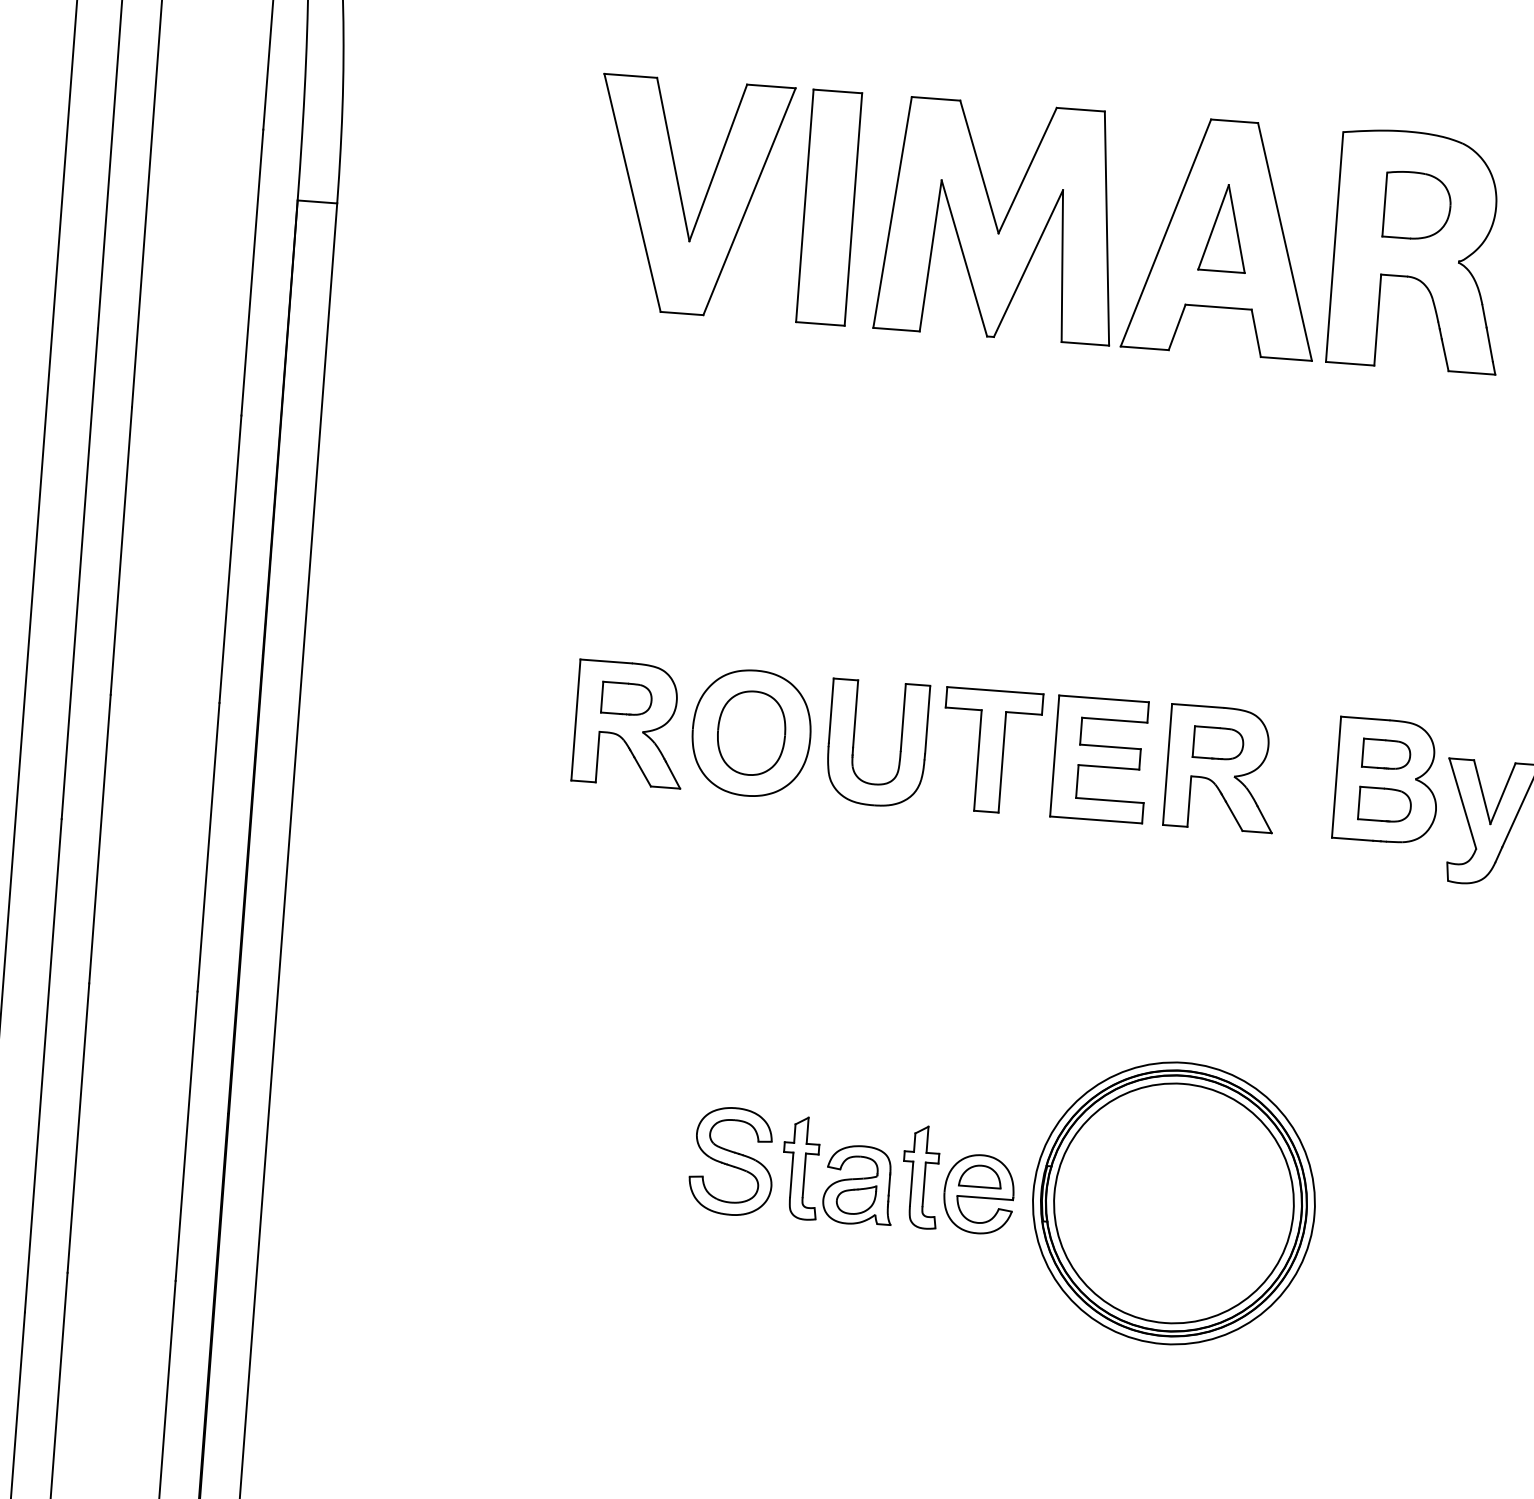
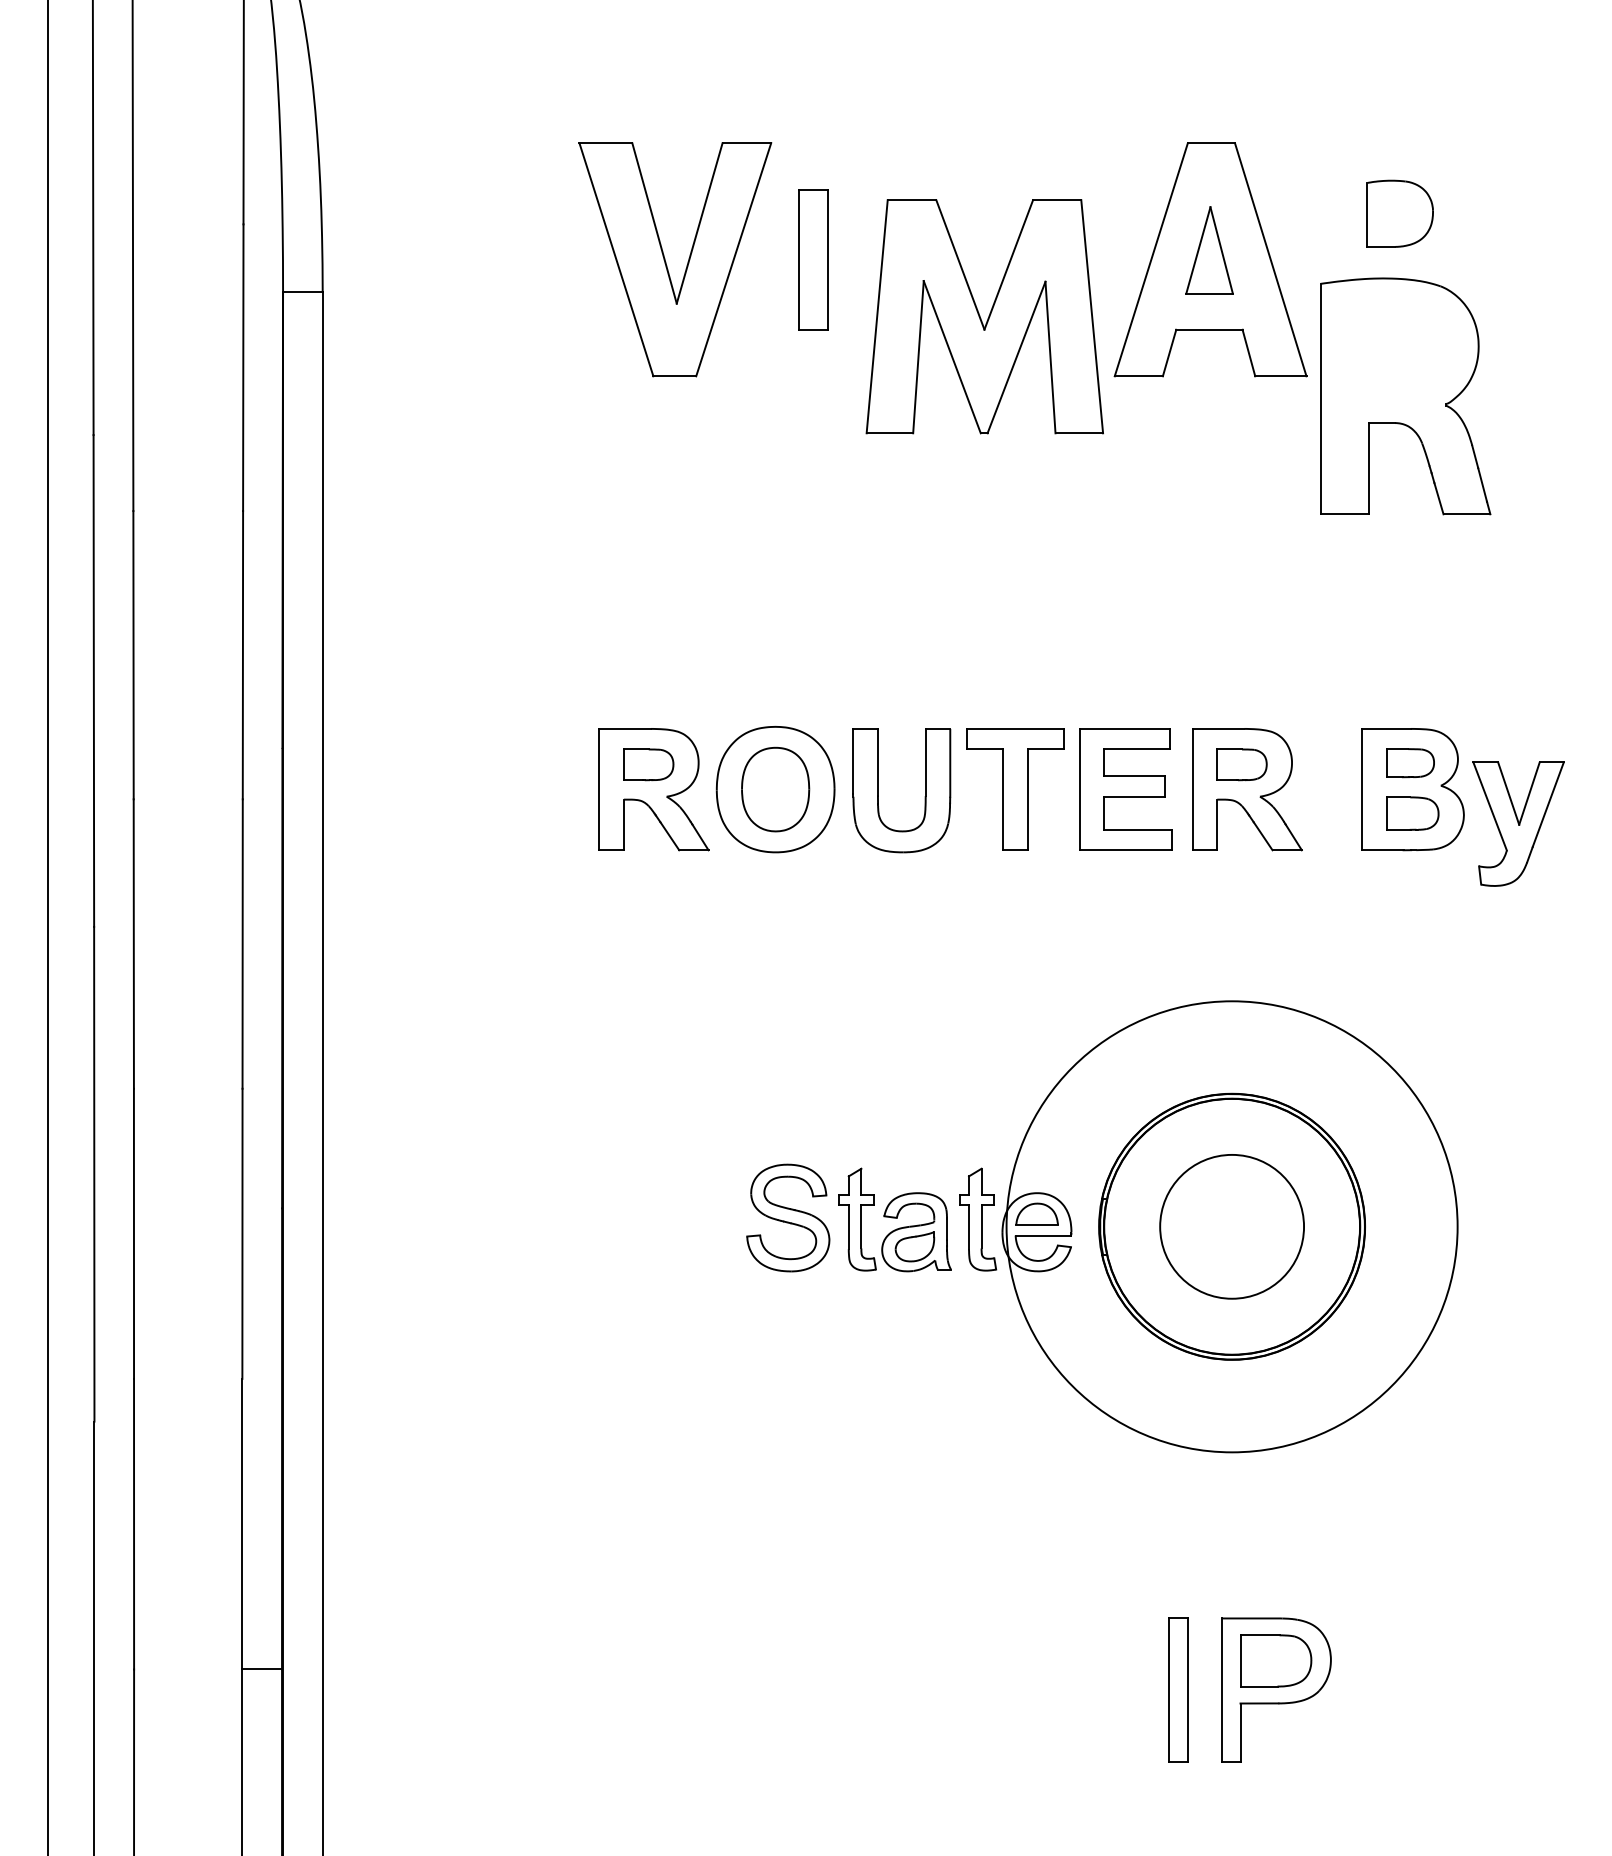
part: (829, 207) -> (813, 259), size x0.6
part: (999, 220) -> (984, 316), moved
part: (1419, 250) -> (1405, 396), moved
circle: (1173, 1203) -> (1231, 1226), size x0.6
circle: (1174, 1203) -> (1232, 1226), size x1.6

